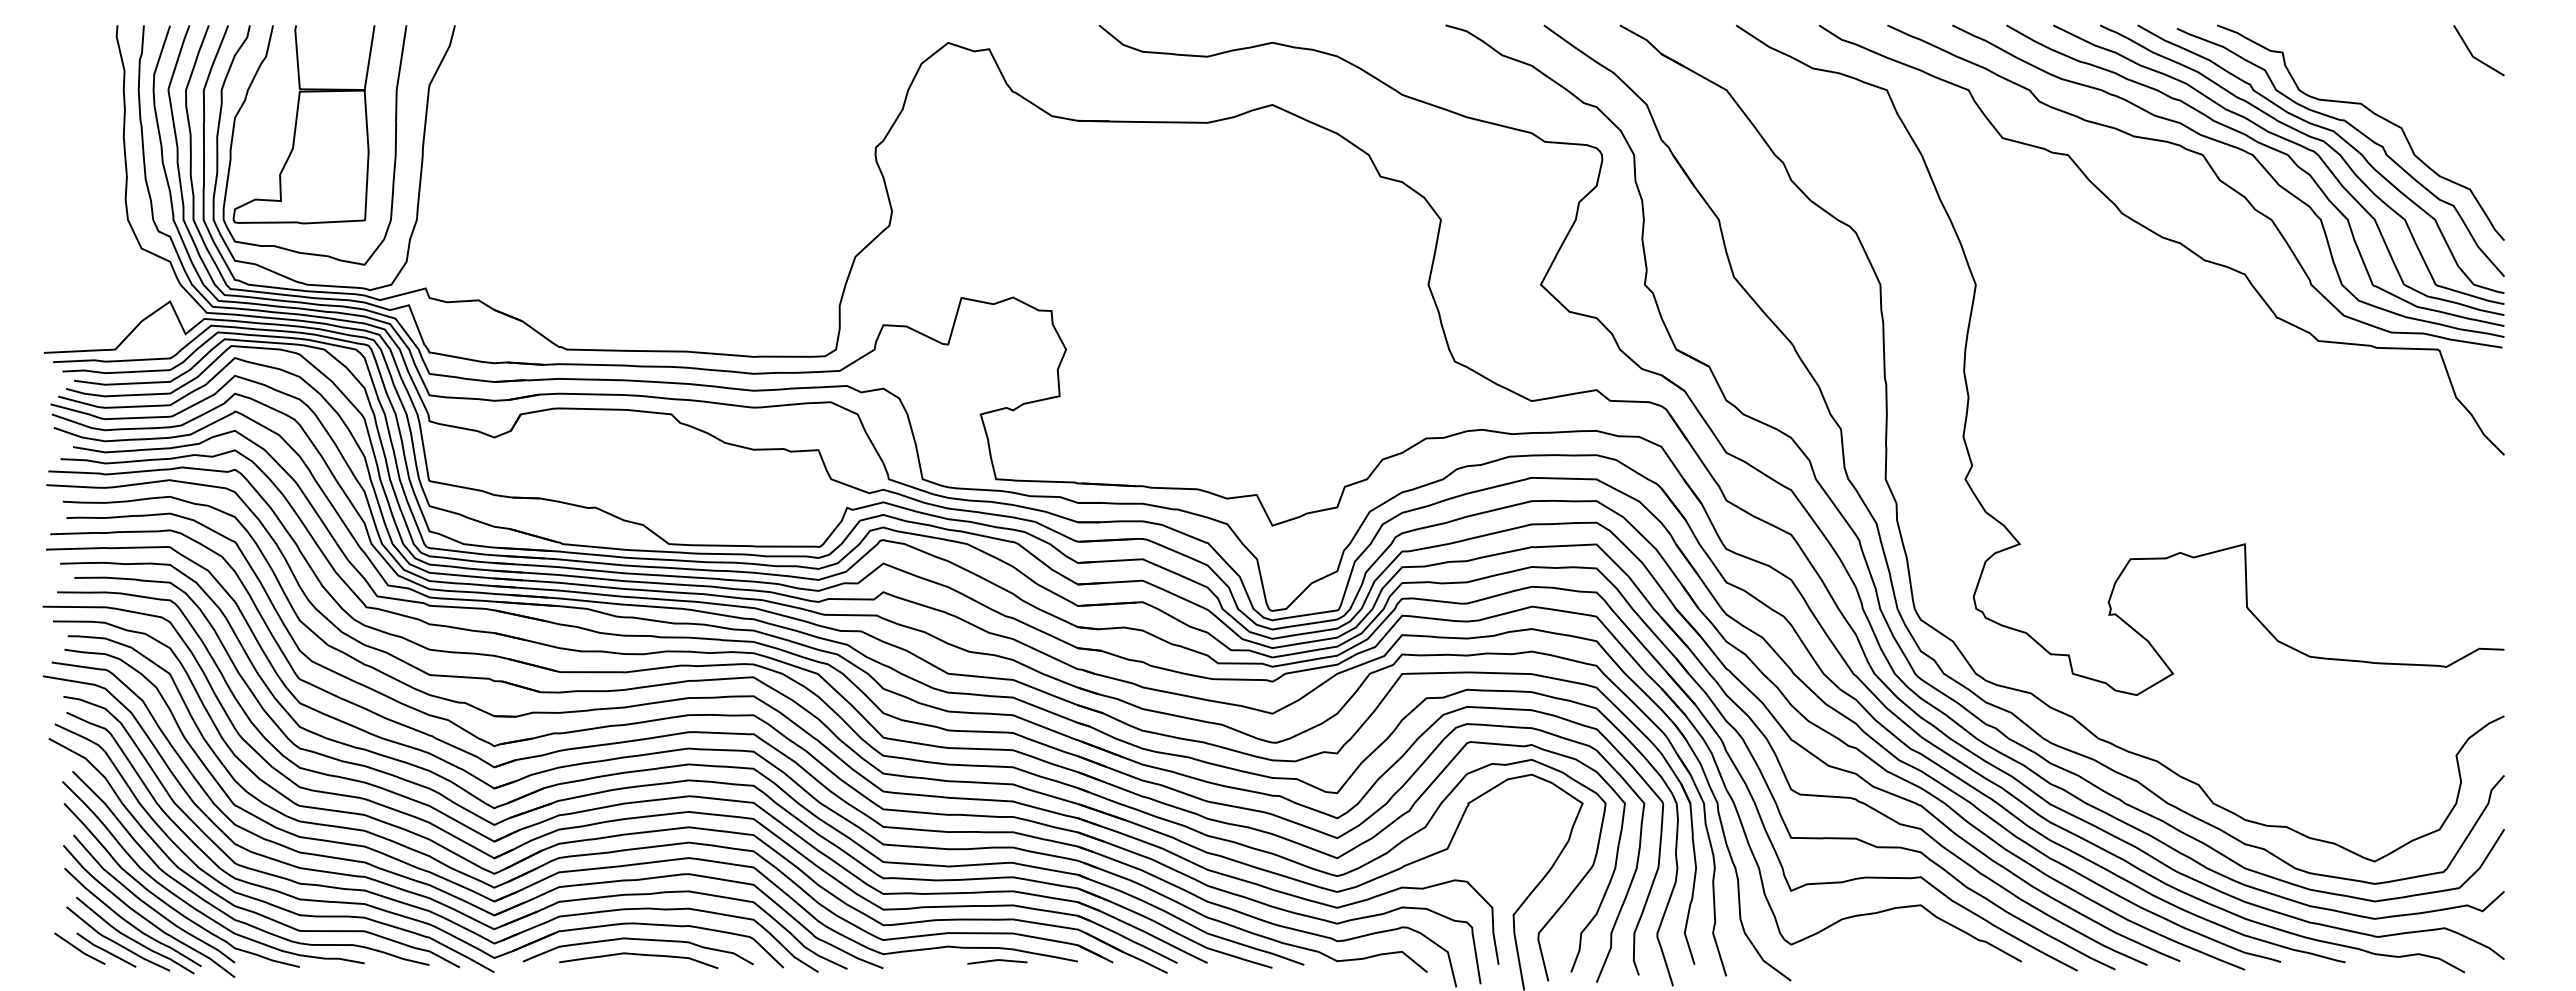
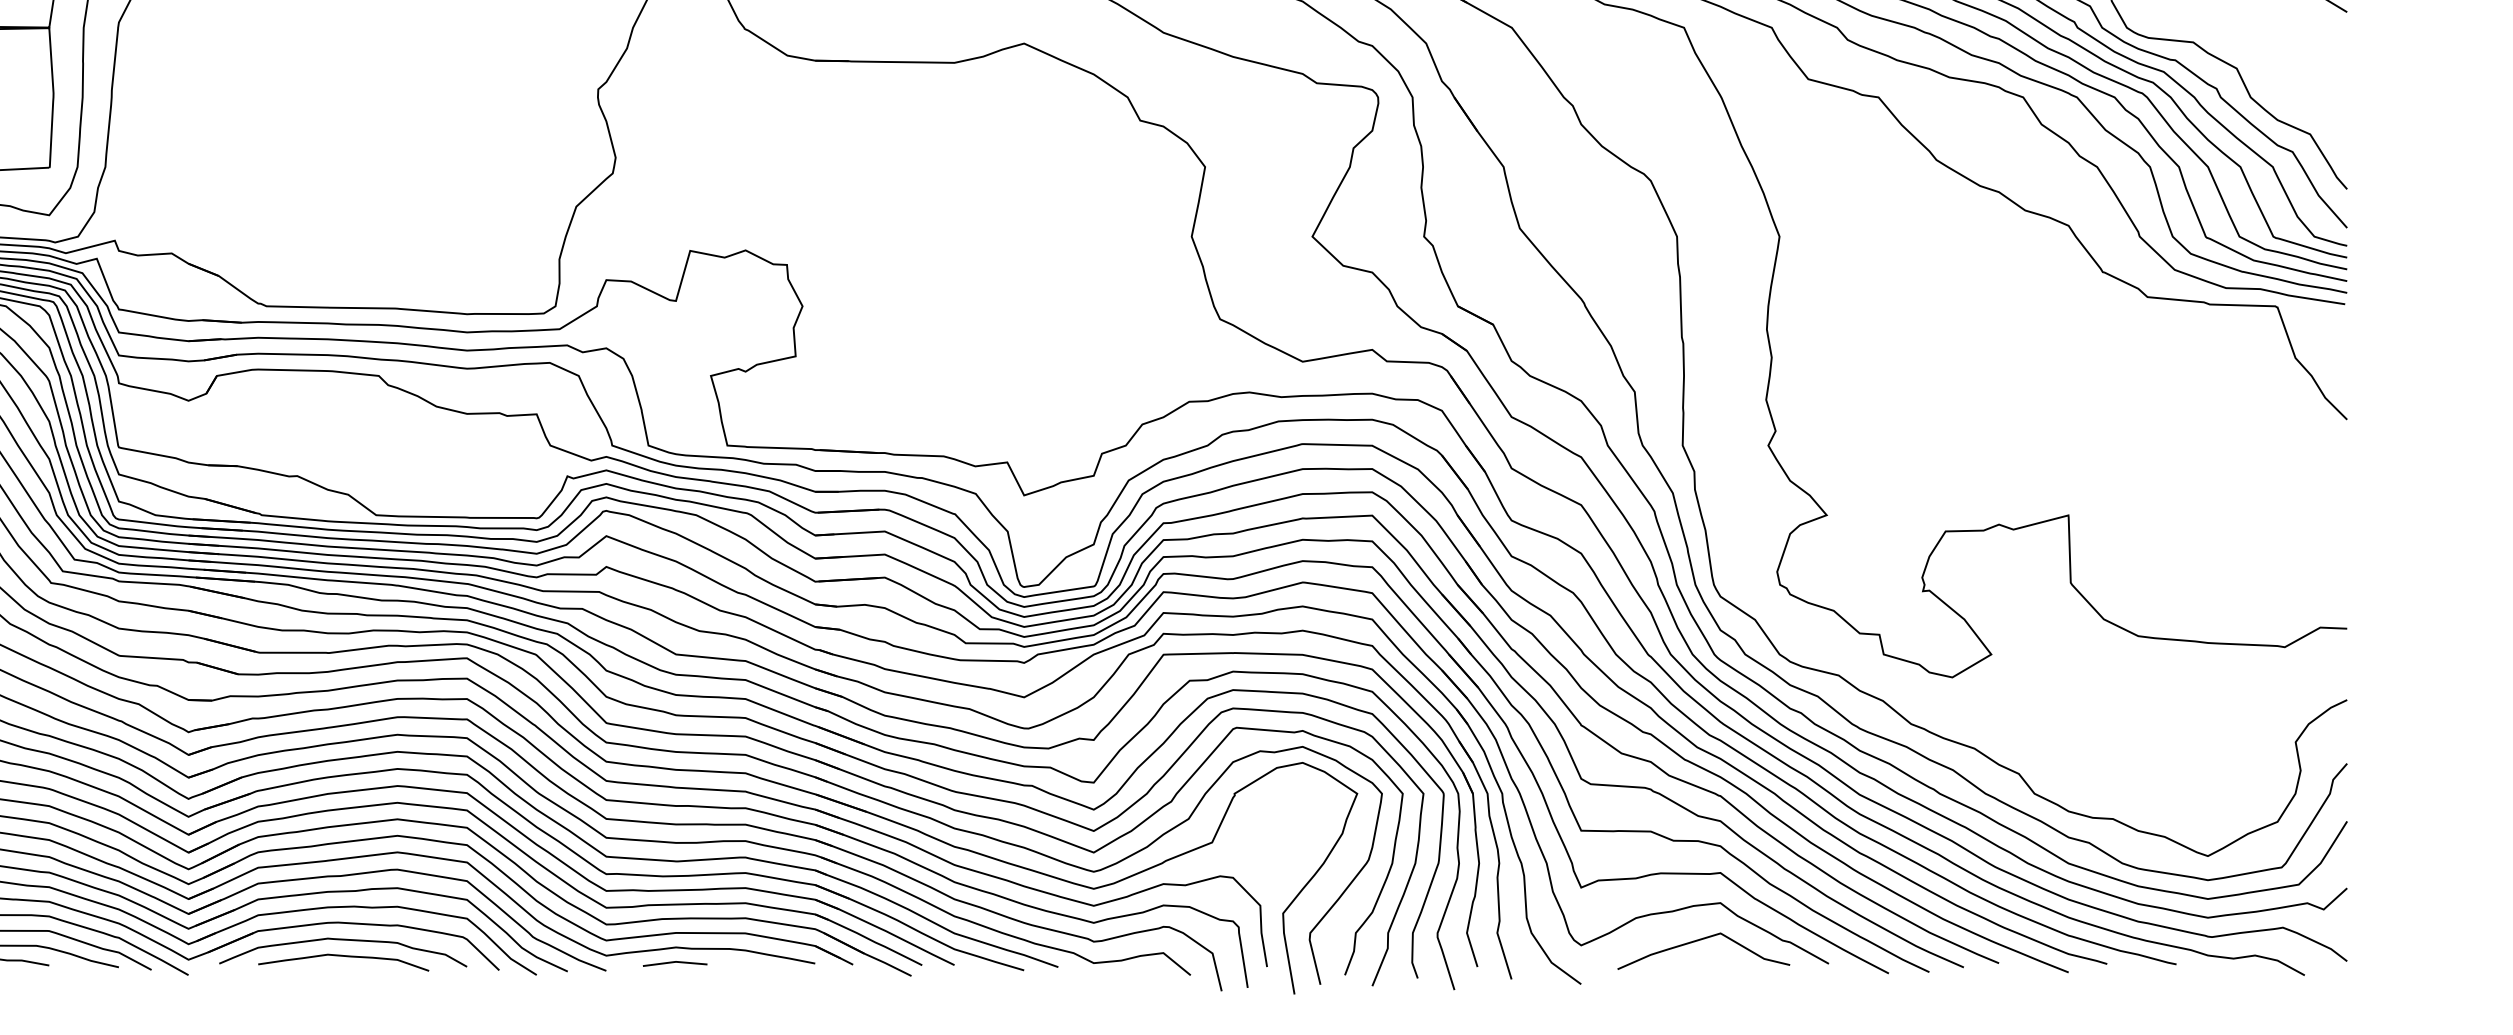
curve: (1902, 940) -> (1700, 940), added
line: (997, 960) -> (675, 962), moved

